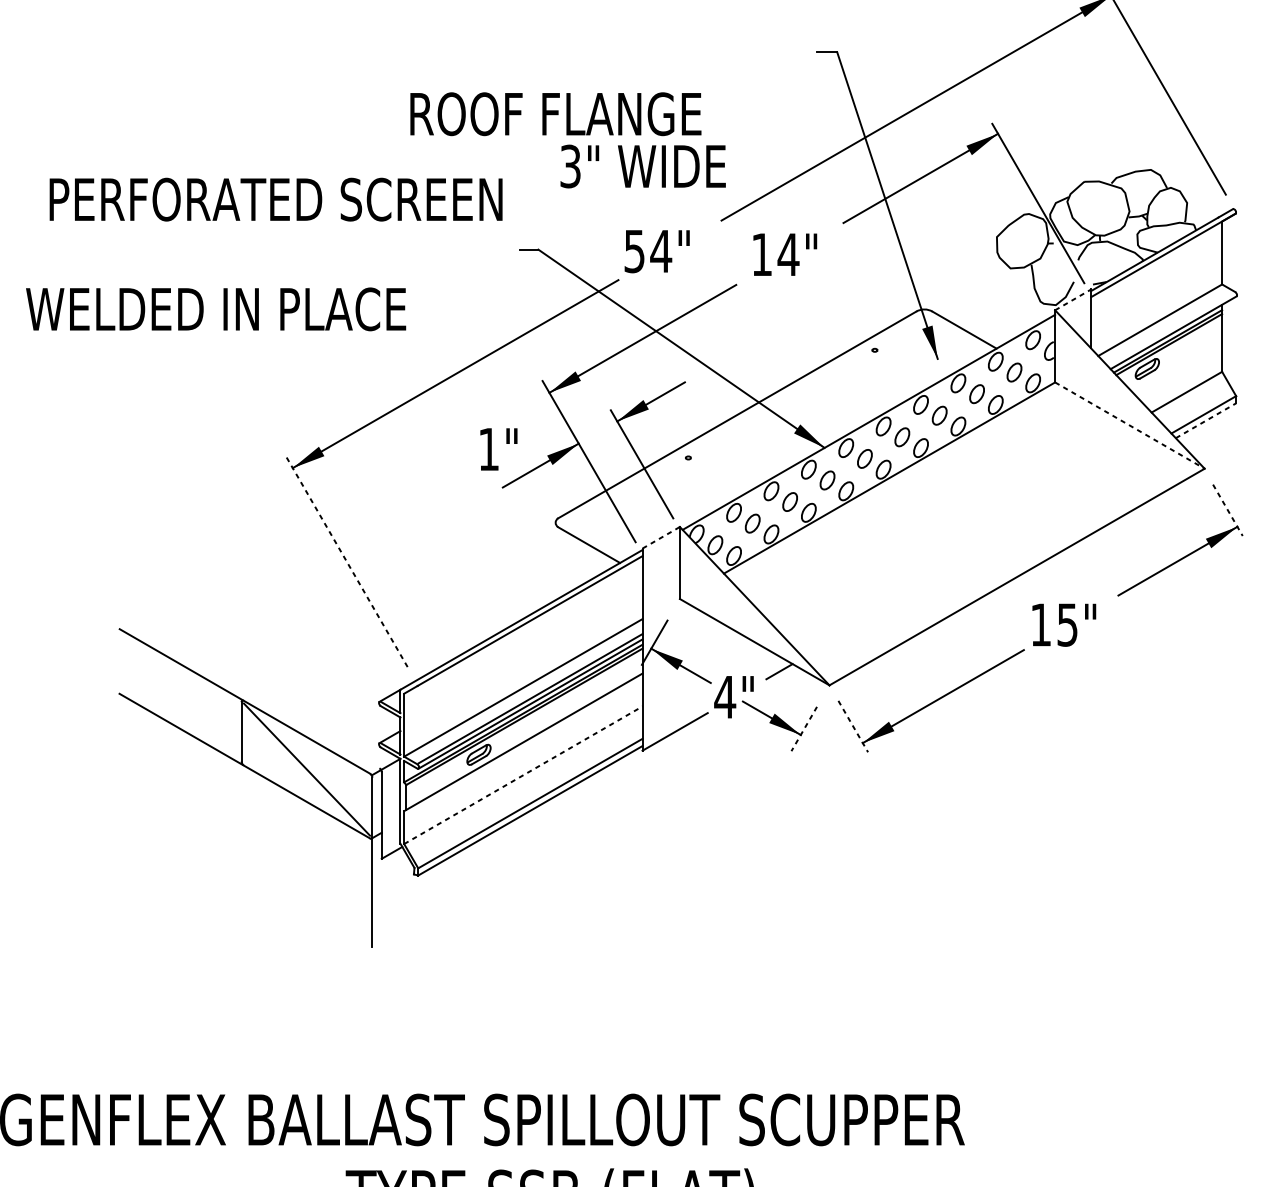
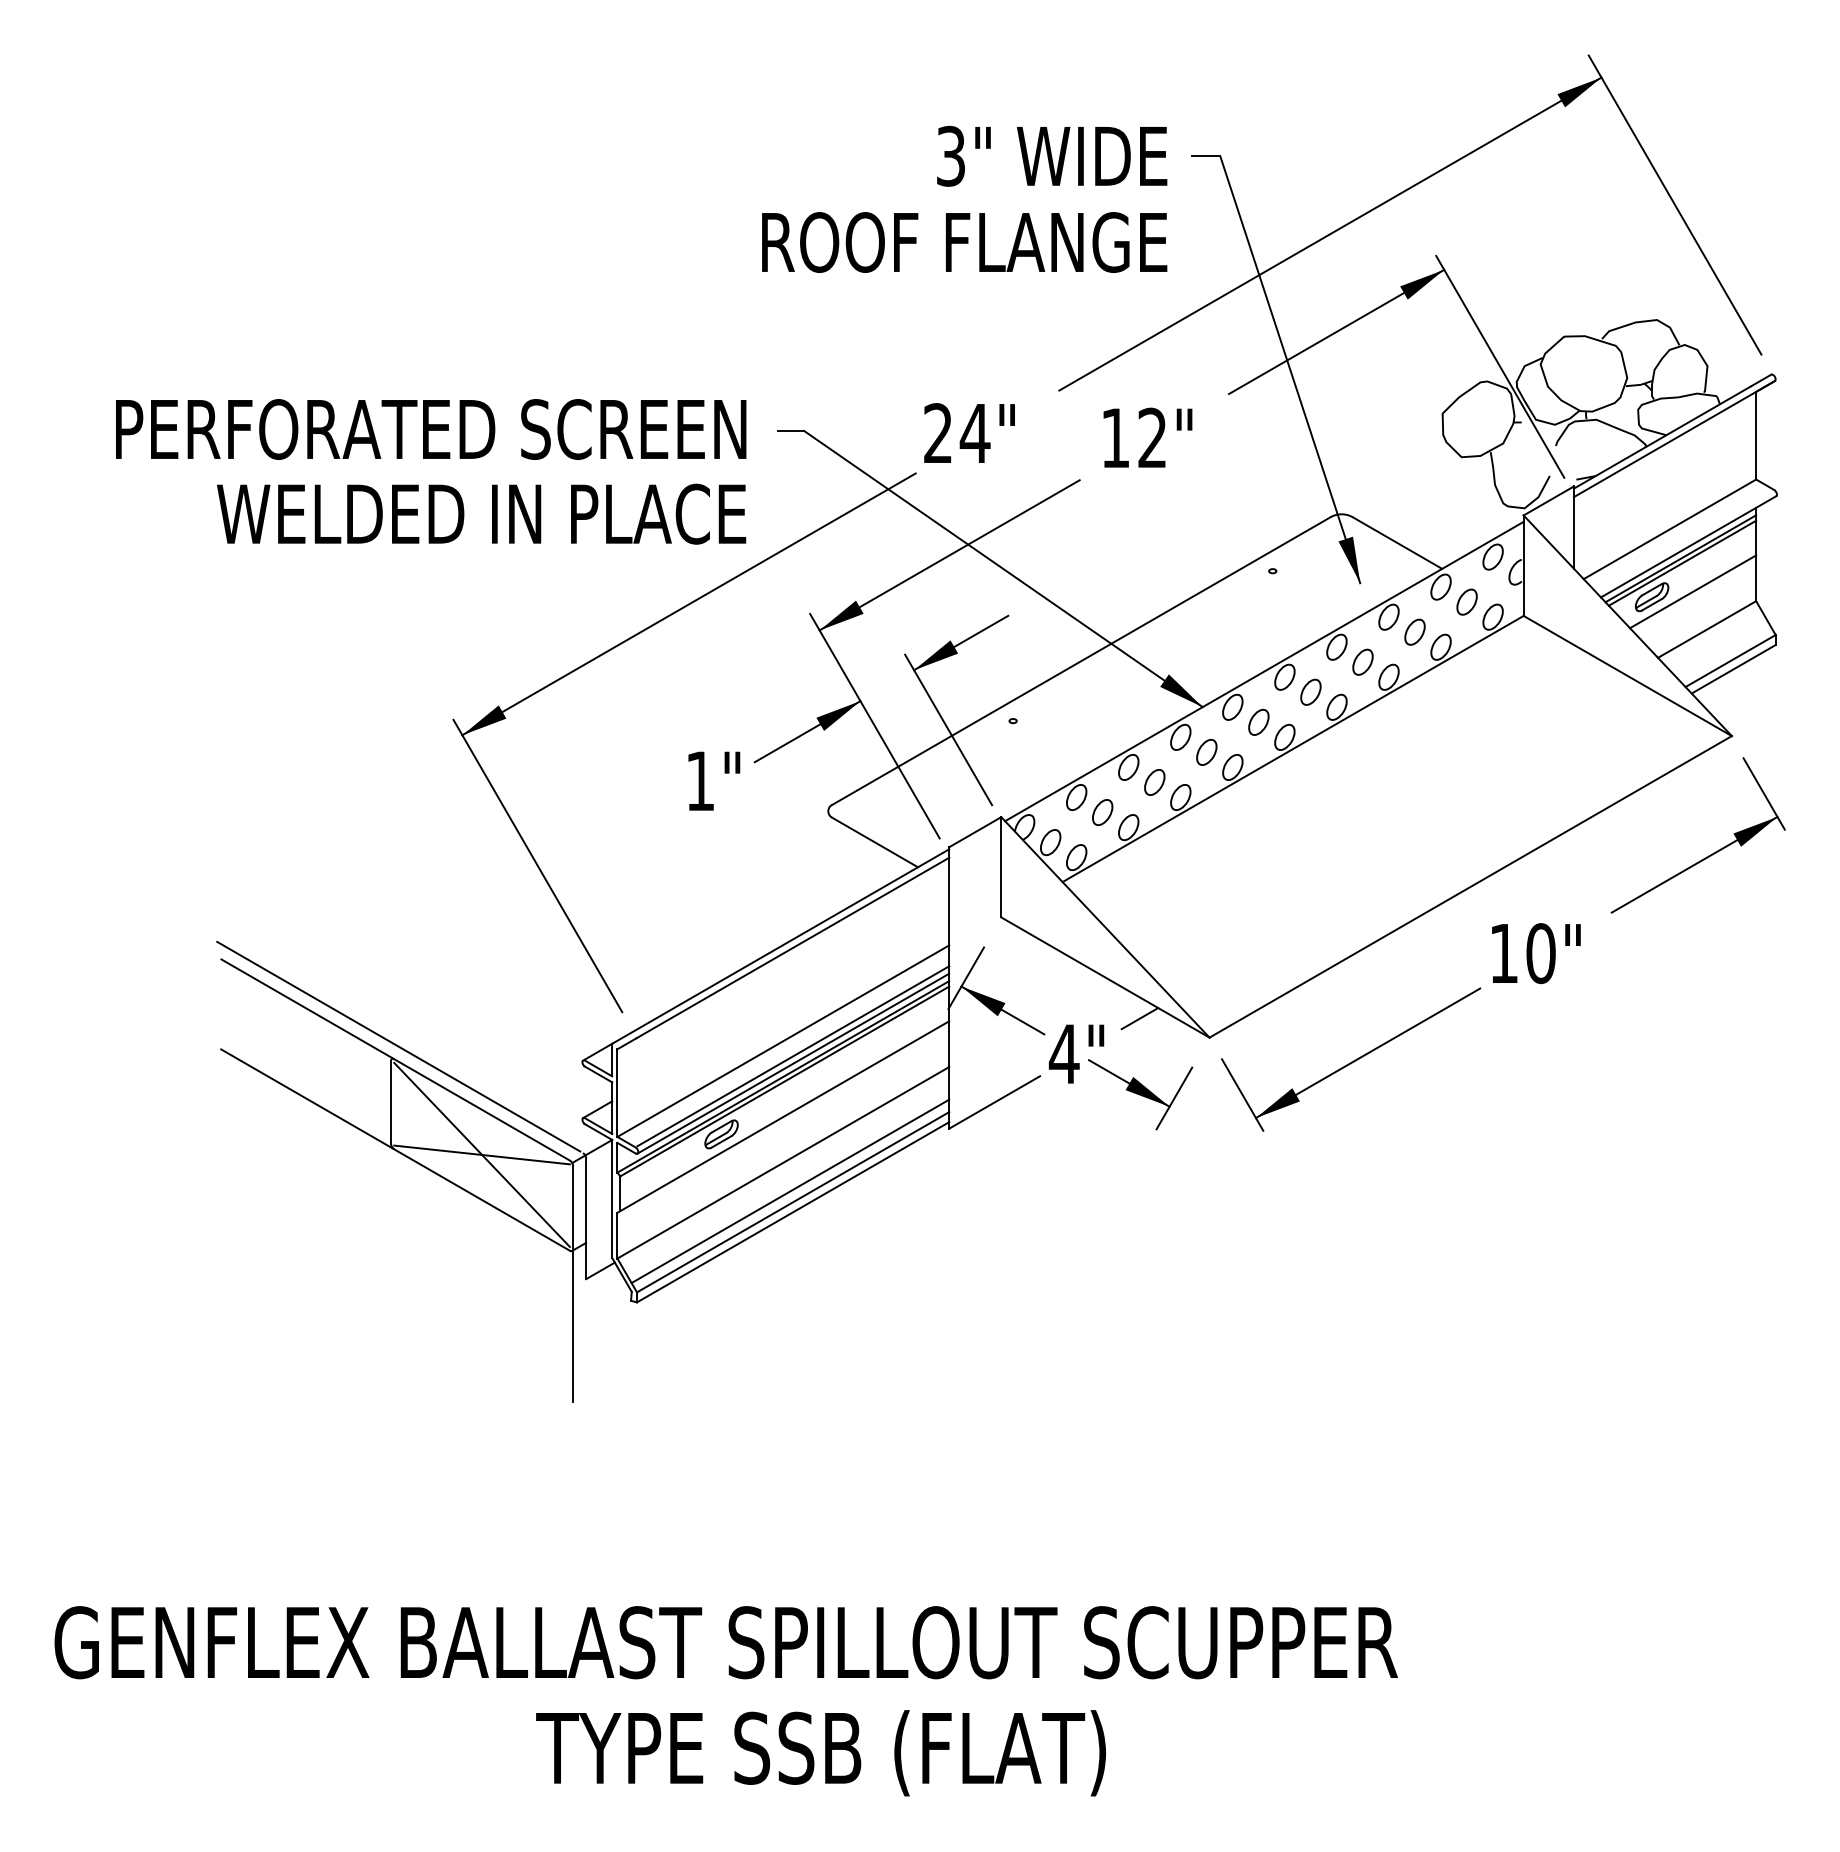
text: (555, 114) -> (964, 242), moved
text: (643, 165) -> (1052, 155), moved
text: (276, 199) -> (431, 429), moved
text: (634, 251) -> (937, 433), 54" -> 24"
text: (788, 254) -> (1152, 437), 14" -> 12"
line: (1072, 299) -> (1548, 500), dashed -> solid
text: (216, 308) -> (481, 513), moved
line: (1177, 364) -> (1693, 591), added
line: (1206, 420) -> (1734, 669), dashed -> solid
line: (1130, 425) -> (1628, 676), dashed -> solid
text: (499, 448) -> (714, 780), moved
line: (1228, 510) -> (1764, 794), dashed -> solid
line: (661, 537) -> (975, 831), dashed -> solid
line: (346, 562) -> (537, 866), dashed -> solid
text: (1067, 624) -> (1540, 953), 15" -> 10"
line: (246, 691) -> (398, 1046), added
line: (853, 726) -> (1242, 1095), dashed -> solid
line: (804, 729) -> (1174, 1098), dashed -> solid
line: (306, 769) -> (481, 1154), added
line: (523, 775) -> (783, 1162), dashed -> solid
line: (528, 795) -> (790, 1191), added

